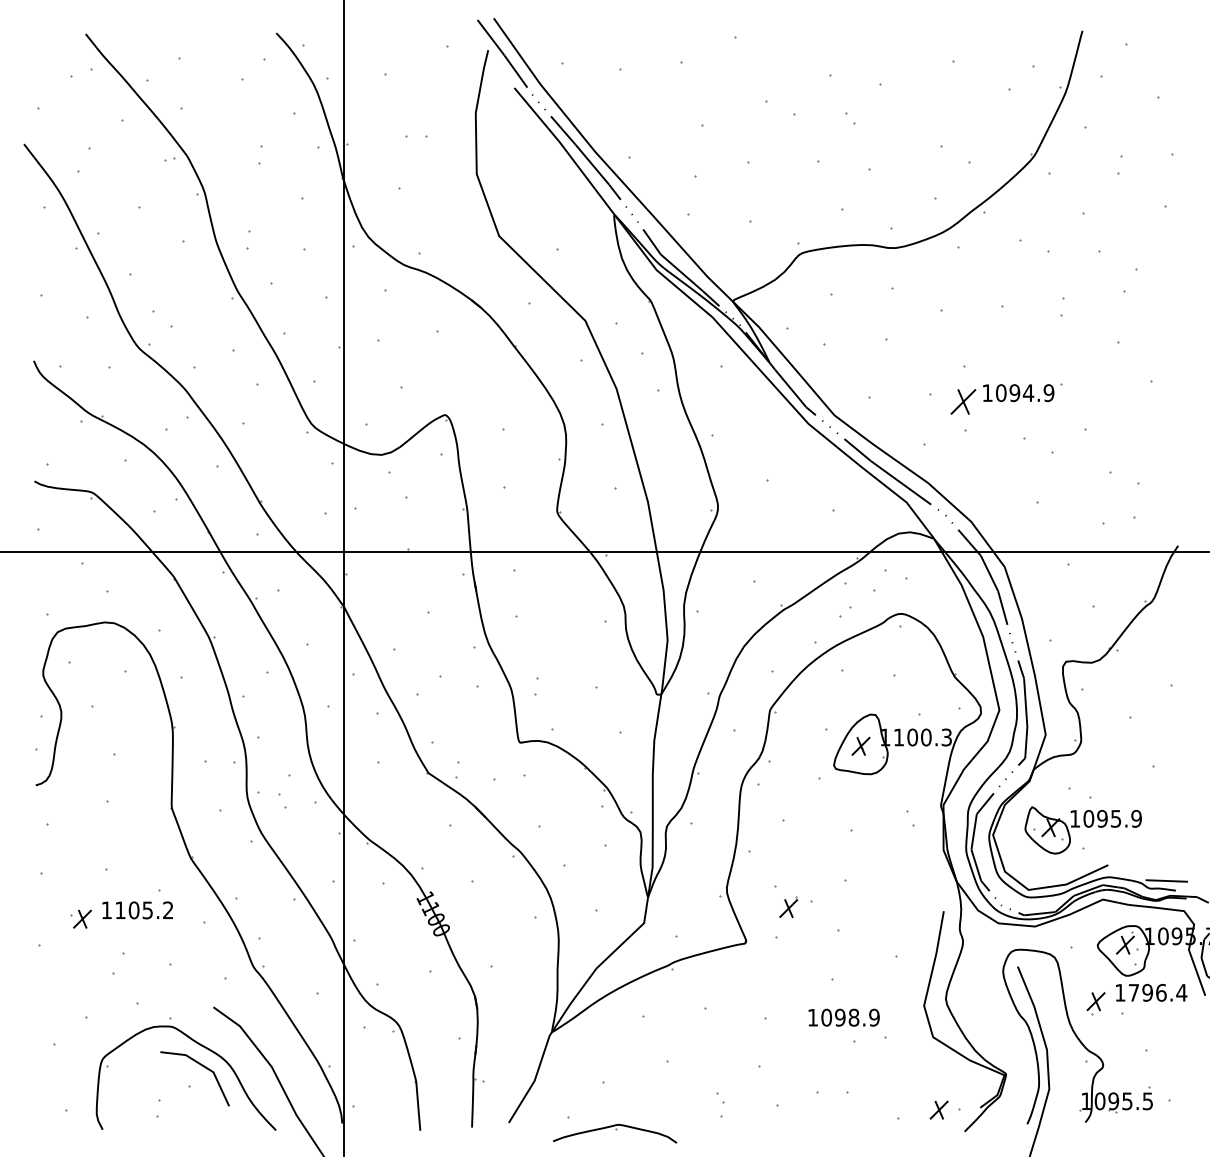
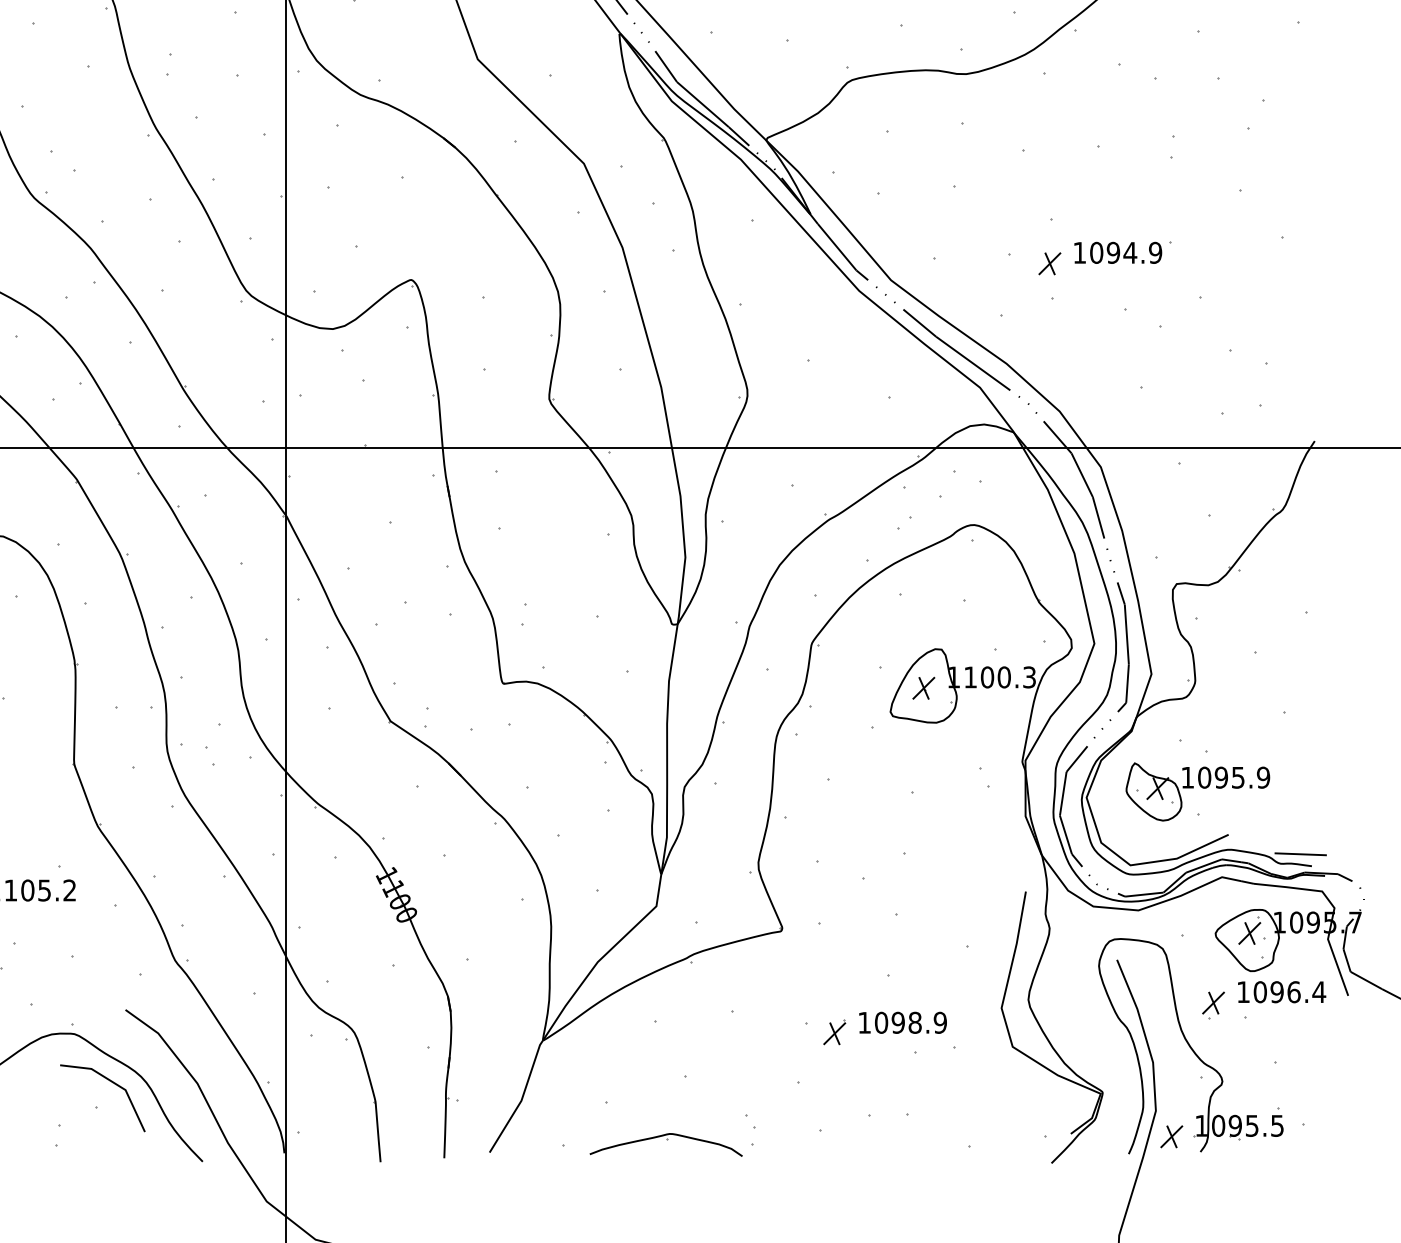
part: (962, 401) -> (1048, 263), size x0.71
part: (788, 906) -> (834, 1031), moved
text: (1133, 992) -> (1259, 991), 1796.4 -> 1096.4
part: (938, 1109) -> (1170, 1135), moved
part: (615, 1133) -> (666, 1144), moved

